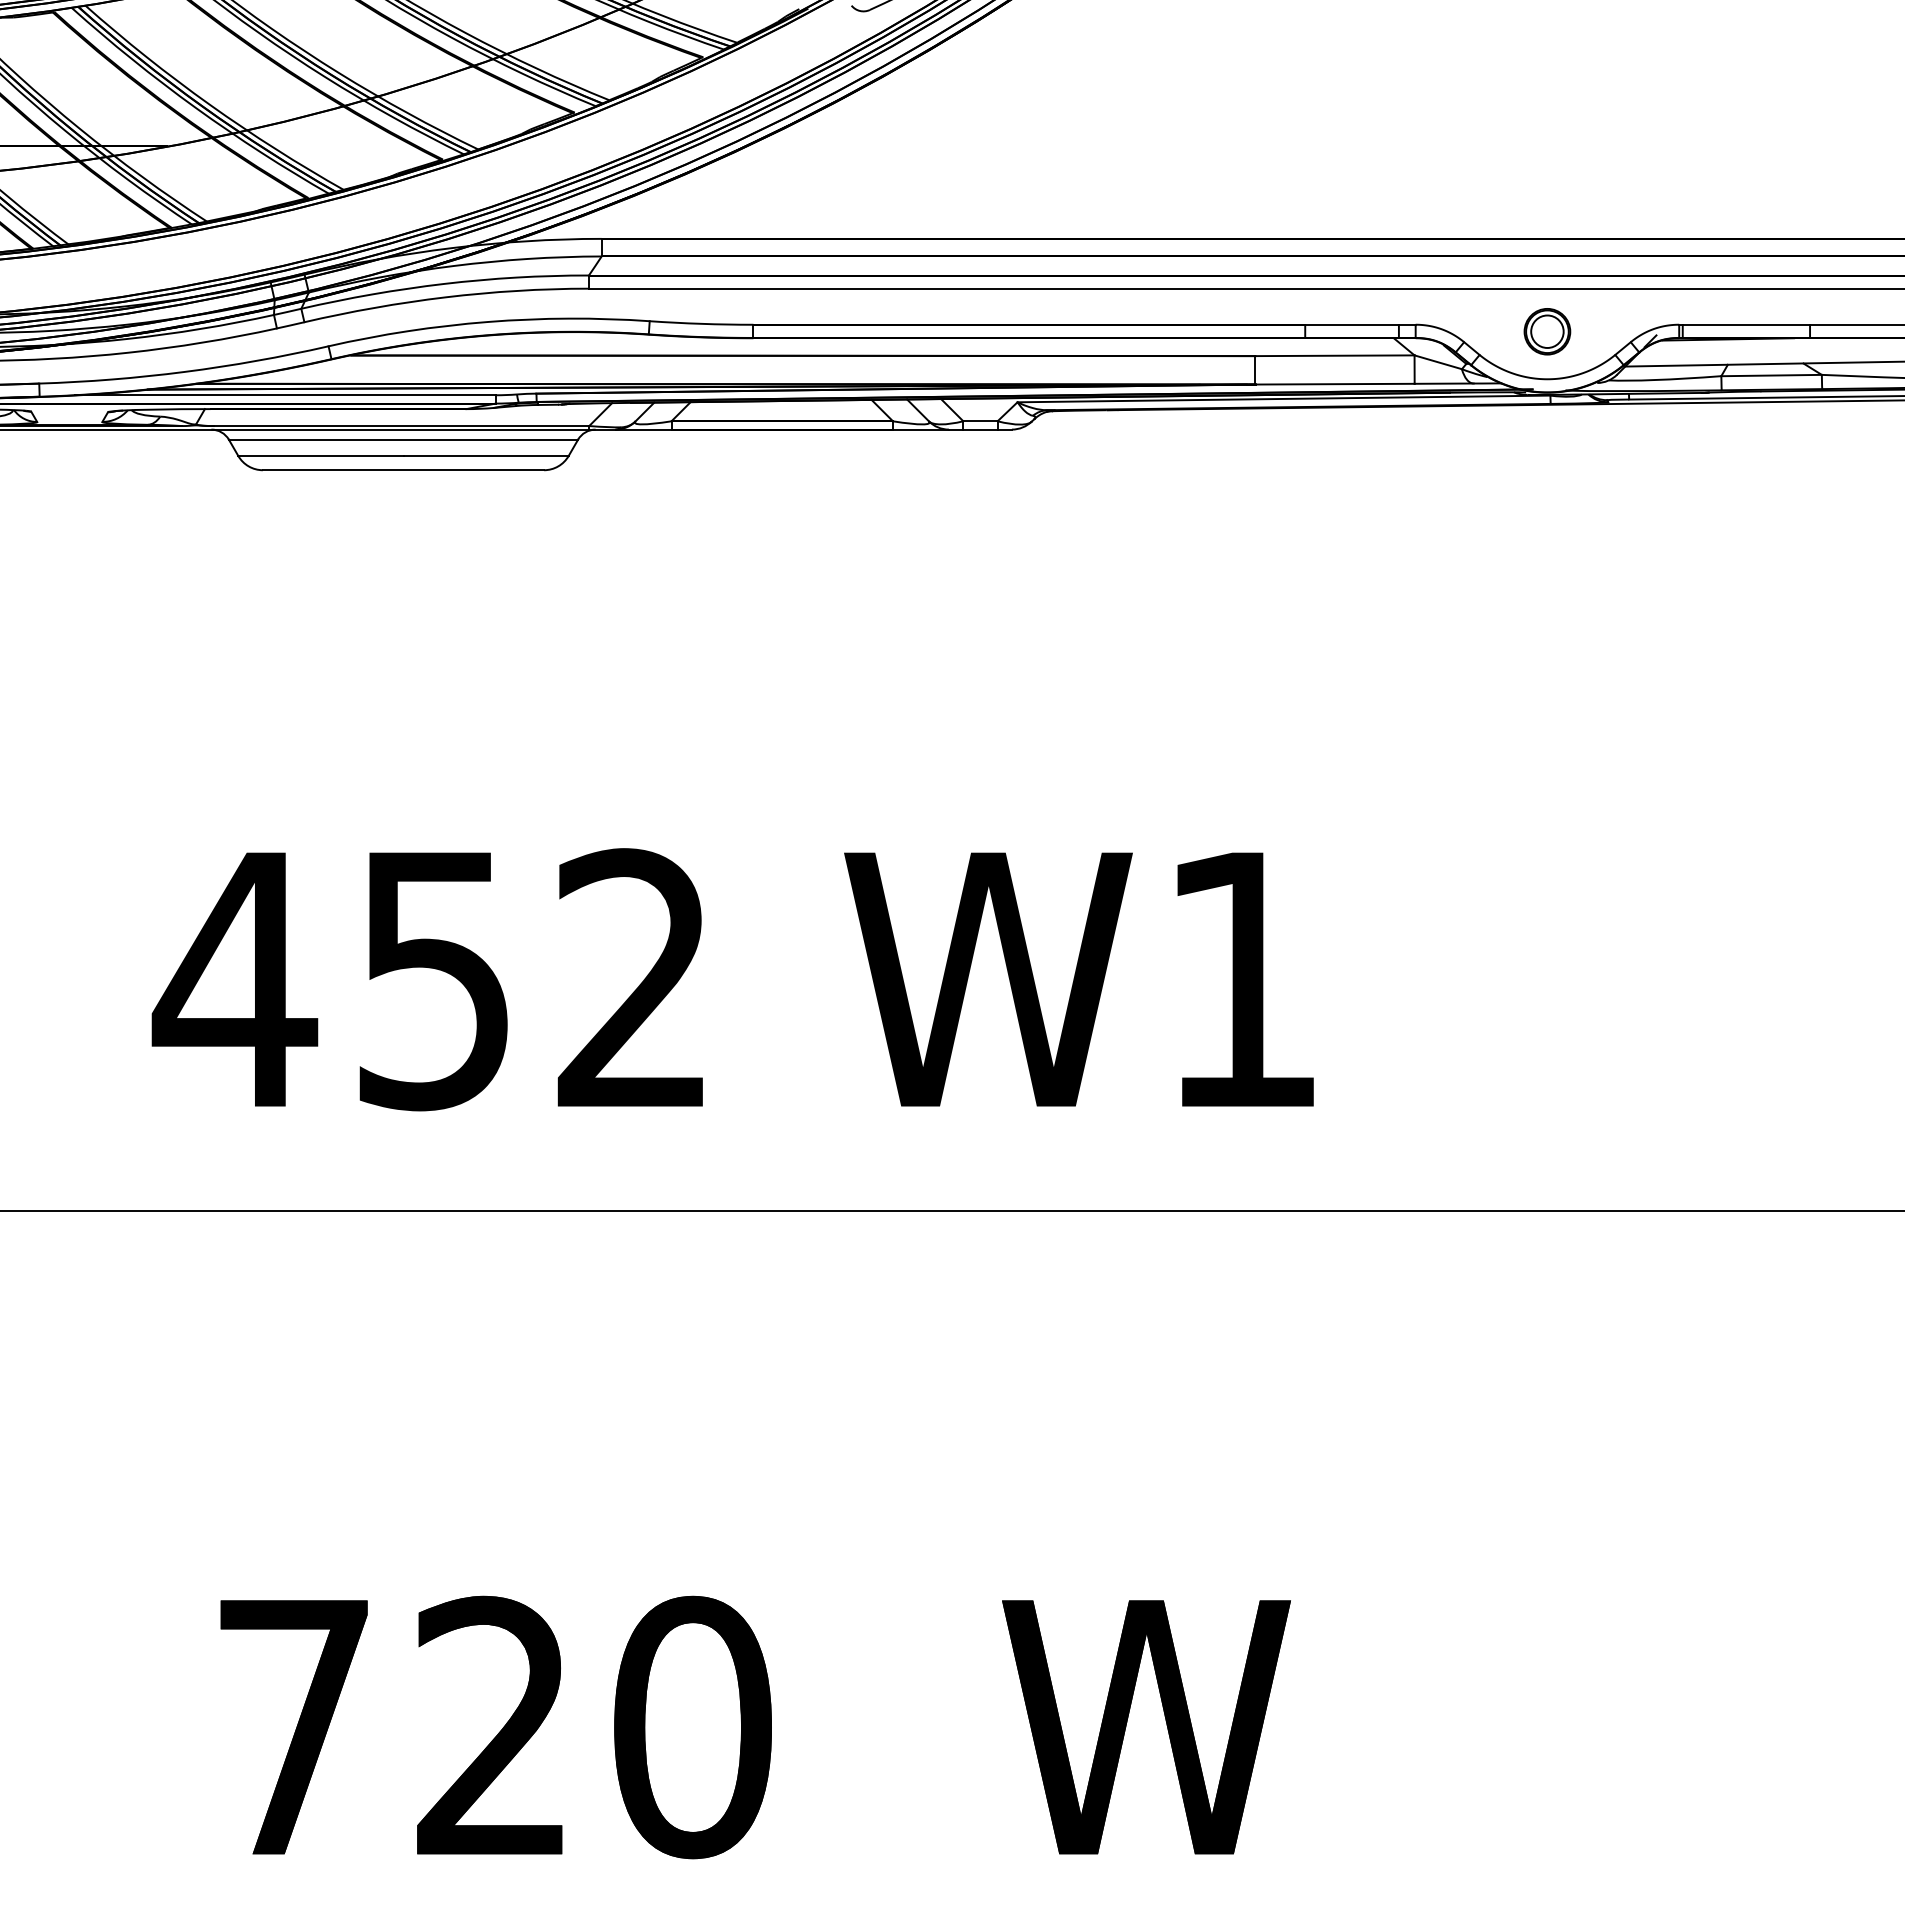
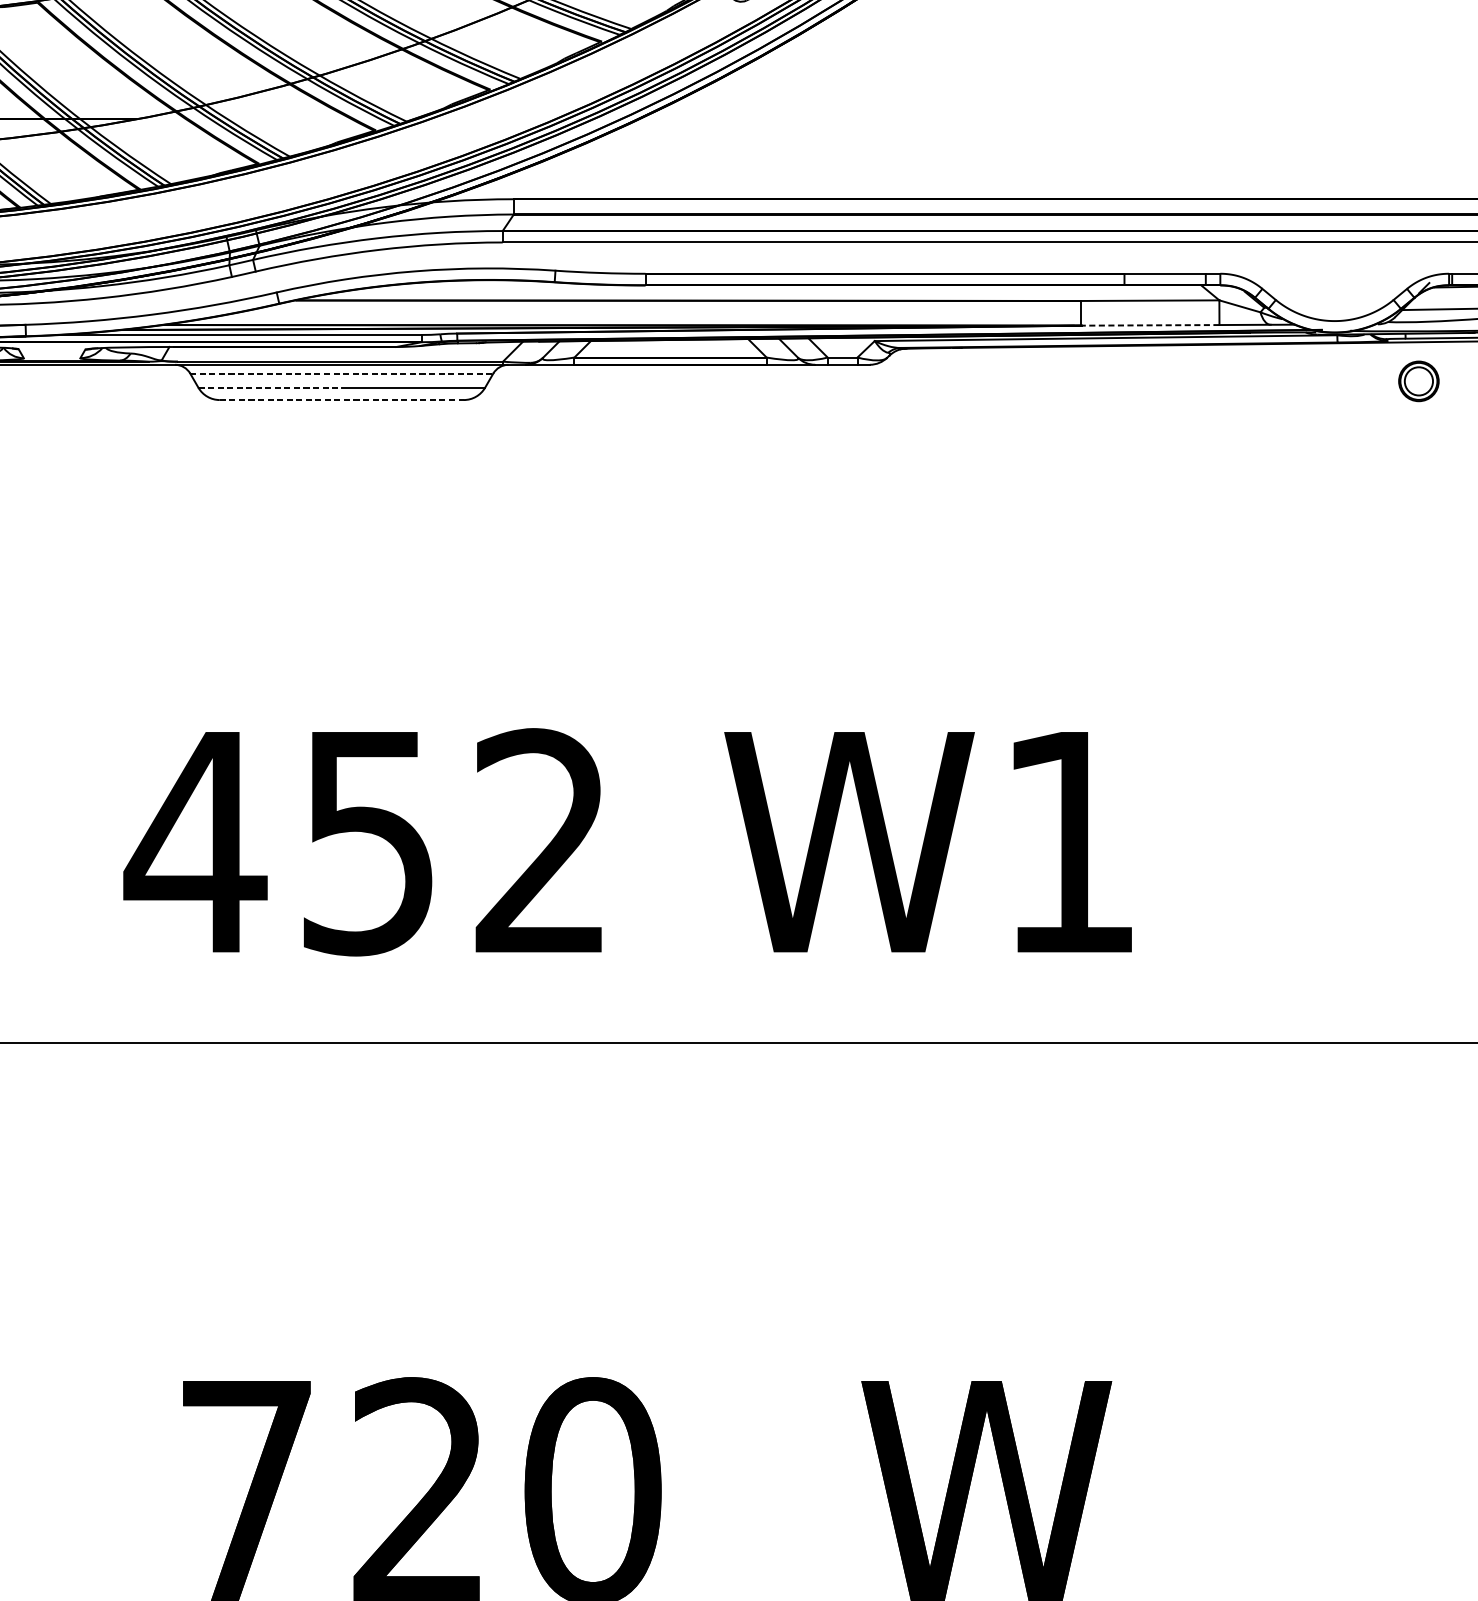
part: (1547, 331) -> (1418, 381), moved
line: (1334, 384) -> (1149, 325), solid -> dashed
line: (403, 439) -> (341, 373), solid -> dashed
line: (320, 456) -> (269, 388), solid -> dashed
line: (403, 470) -> (341, 400), solid -> dashed

